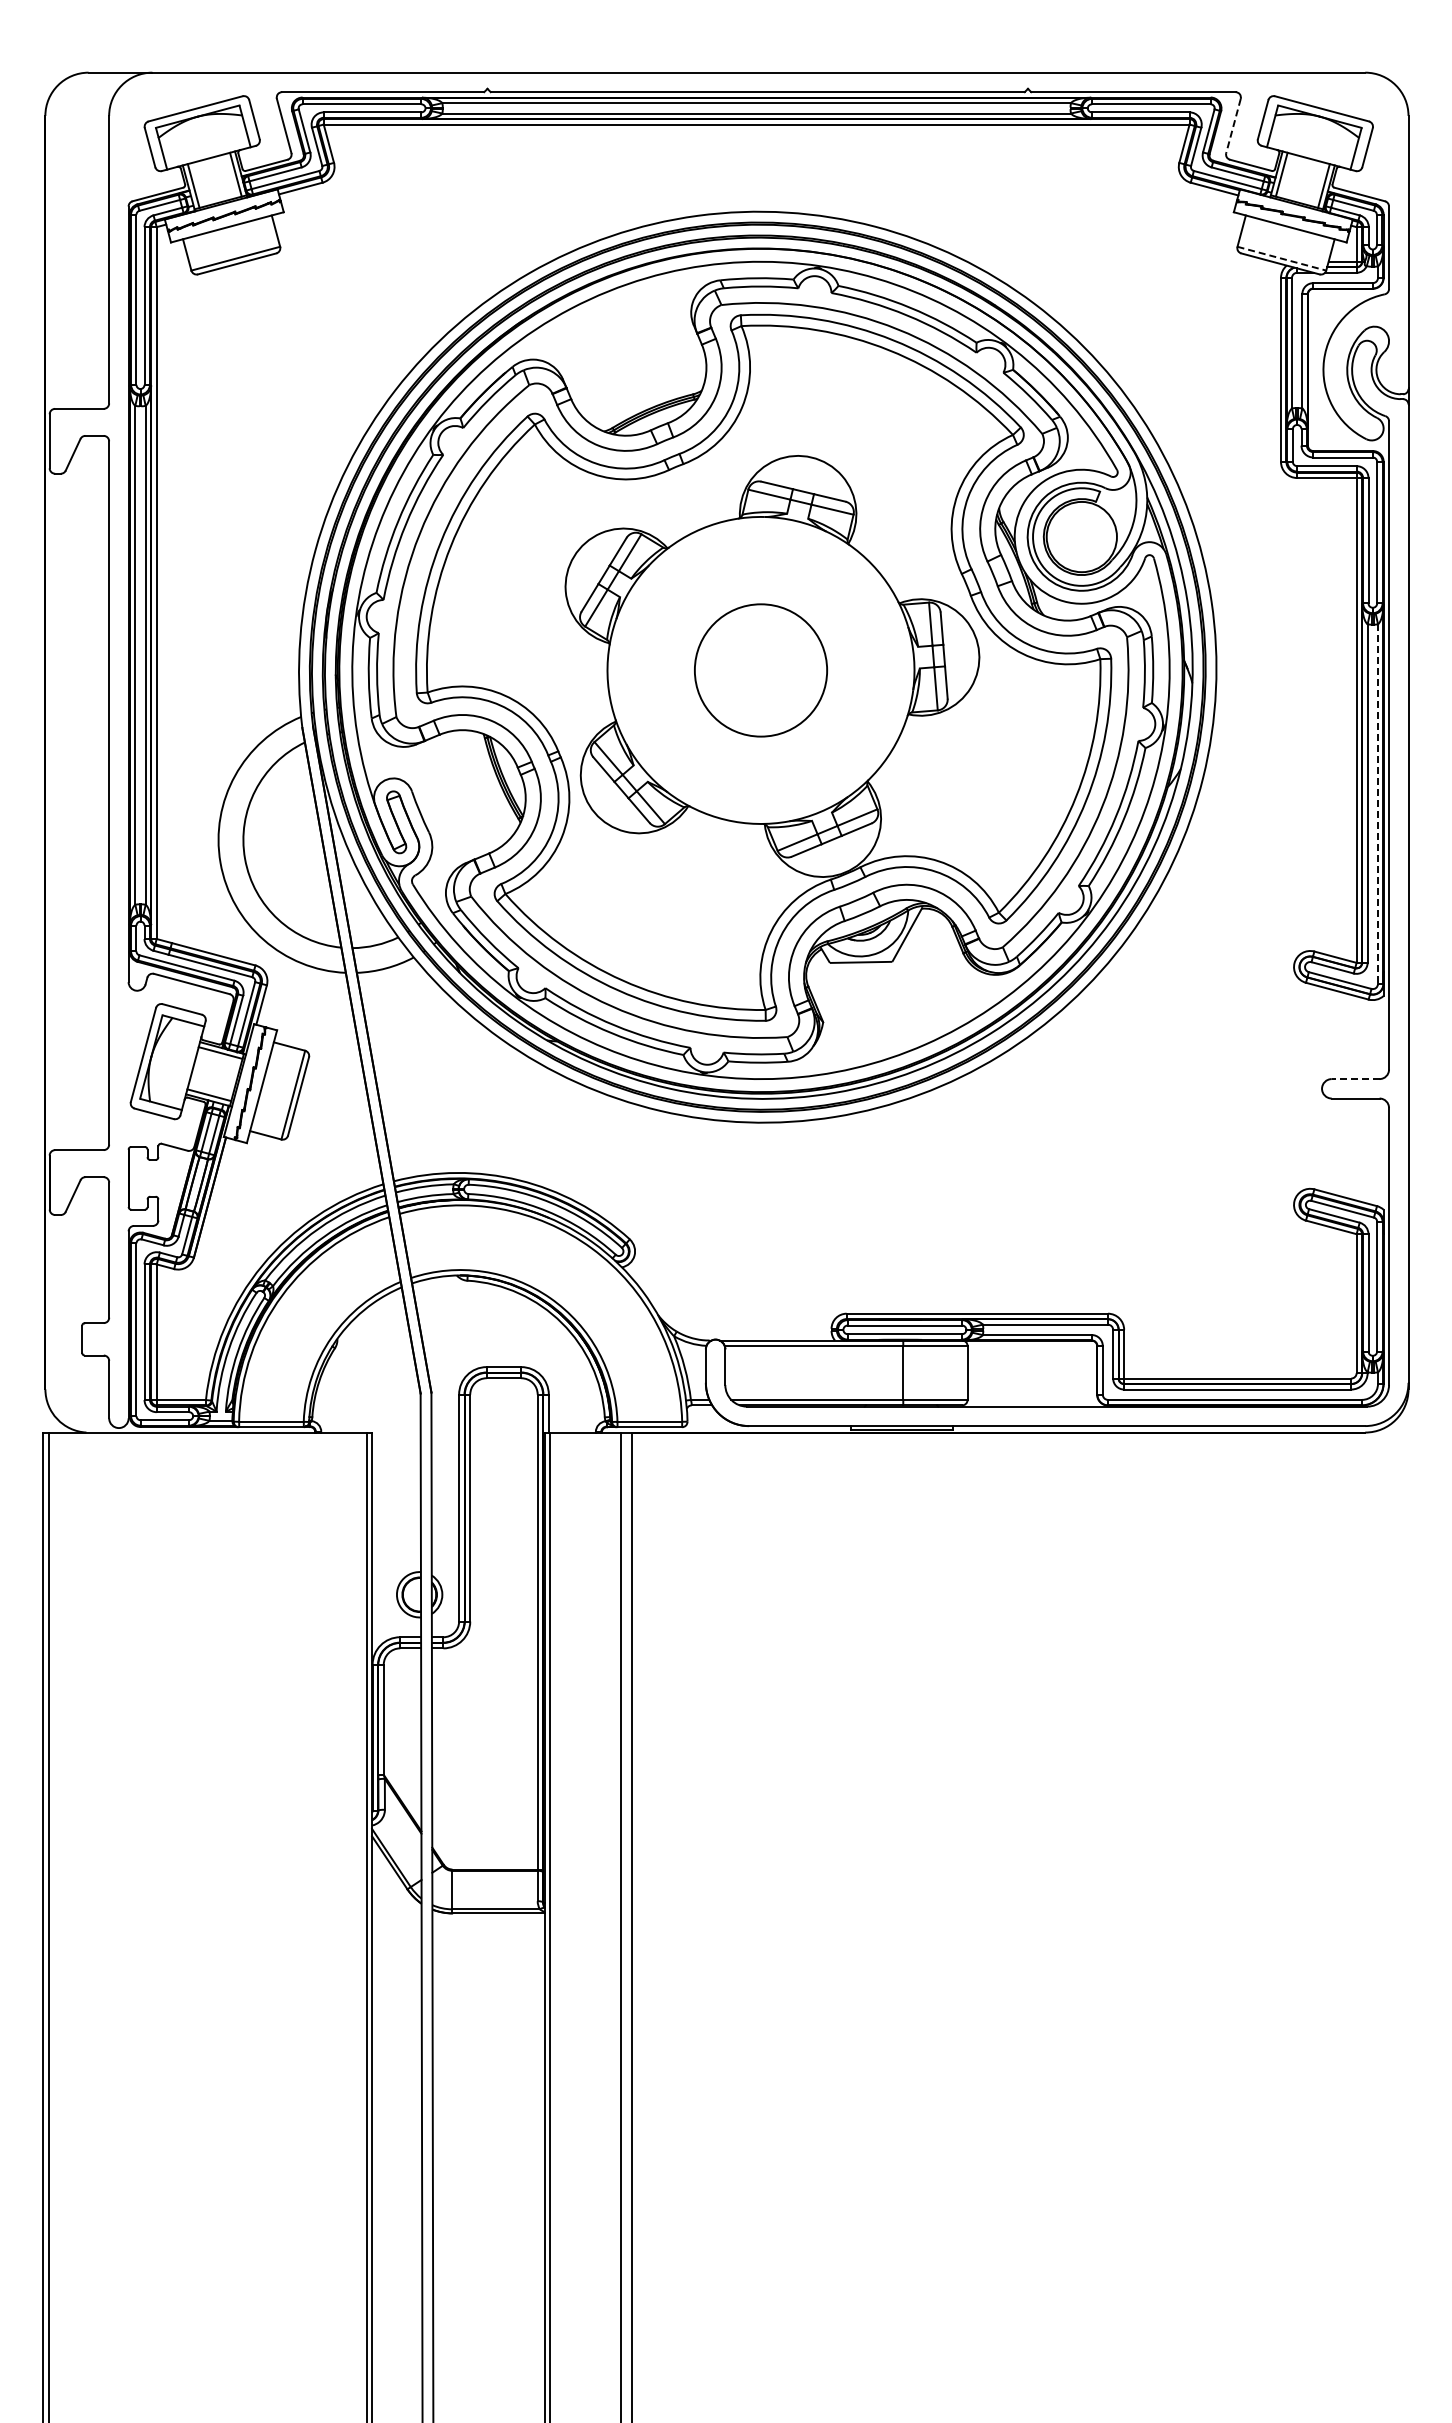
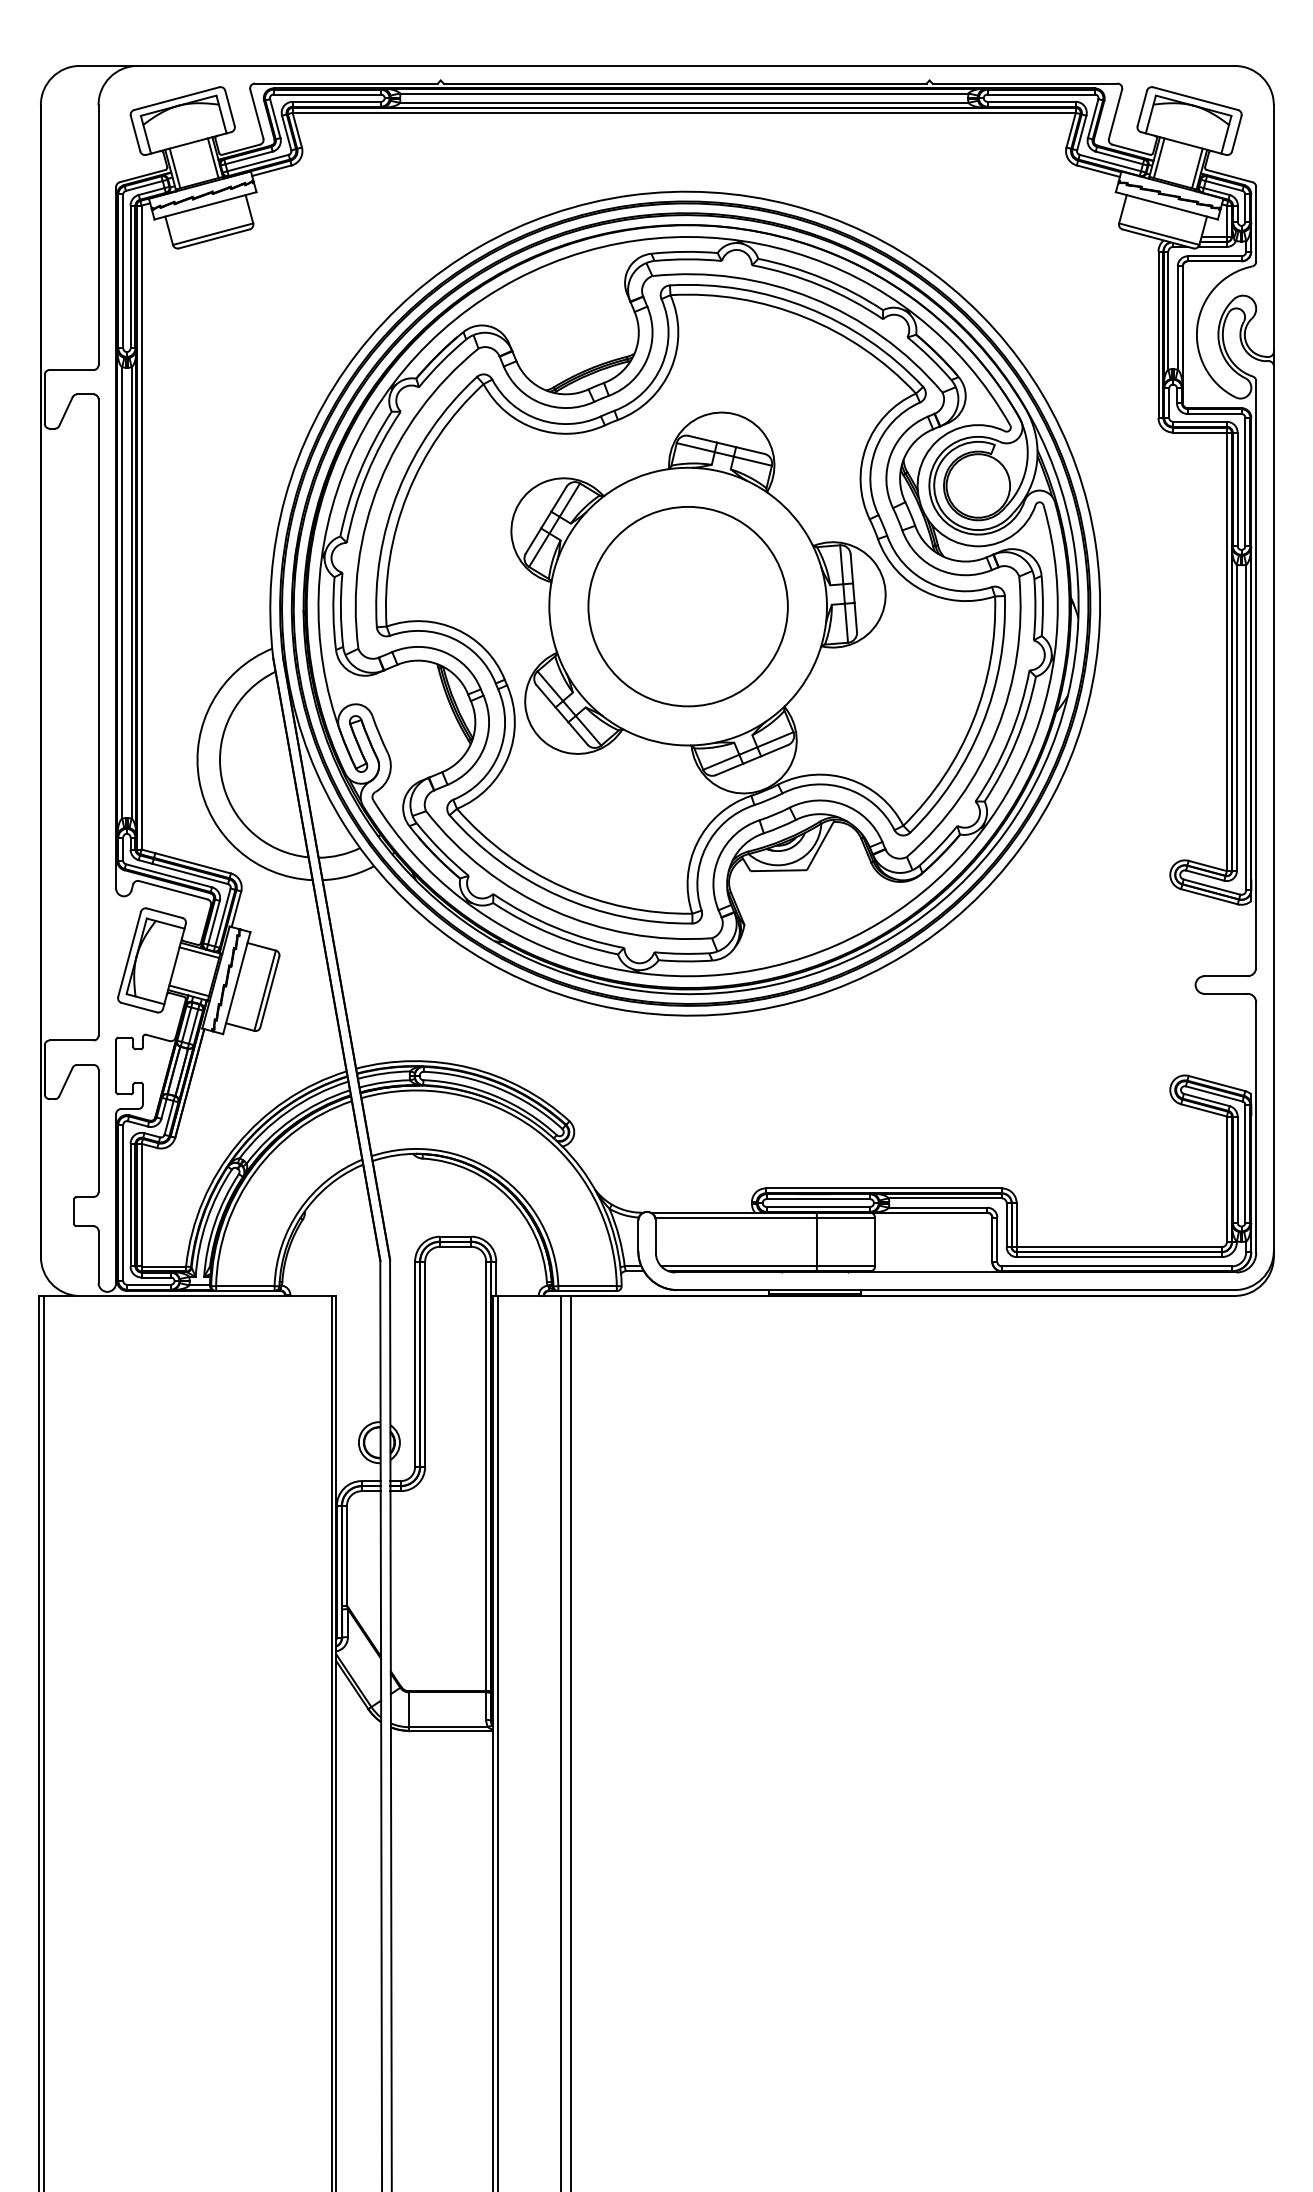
line: (1233, 126) -> (1115, 114), dashed -> solid
line: (1281, 258) -> (1158, 234), dashed -> solid
circle: (760, 670) -> (687, 606), size x1.67
line: (1378, 804) -> (1246, 727), dashed -> solid
line: (1355, 1079) -> (1225, 976), dashed -> solid

